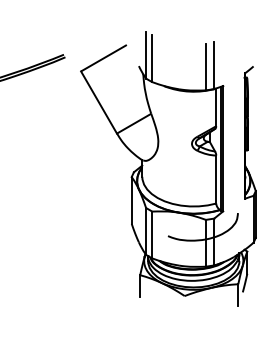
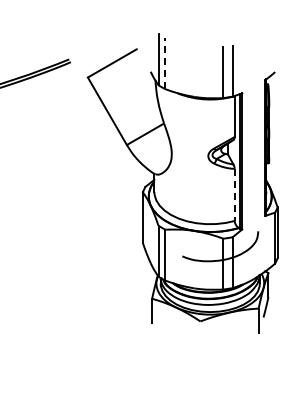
line: (152, 58) -> (165, 63), solid -> dashed
line: (216, 180) -> (234, 195), solid -> dashed

